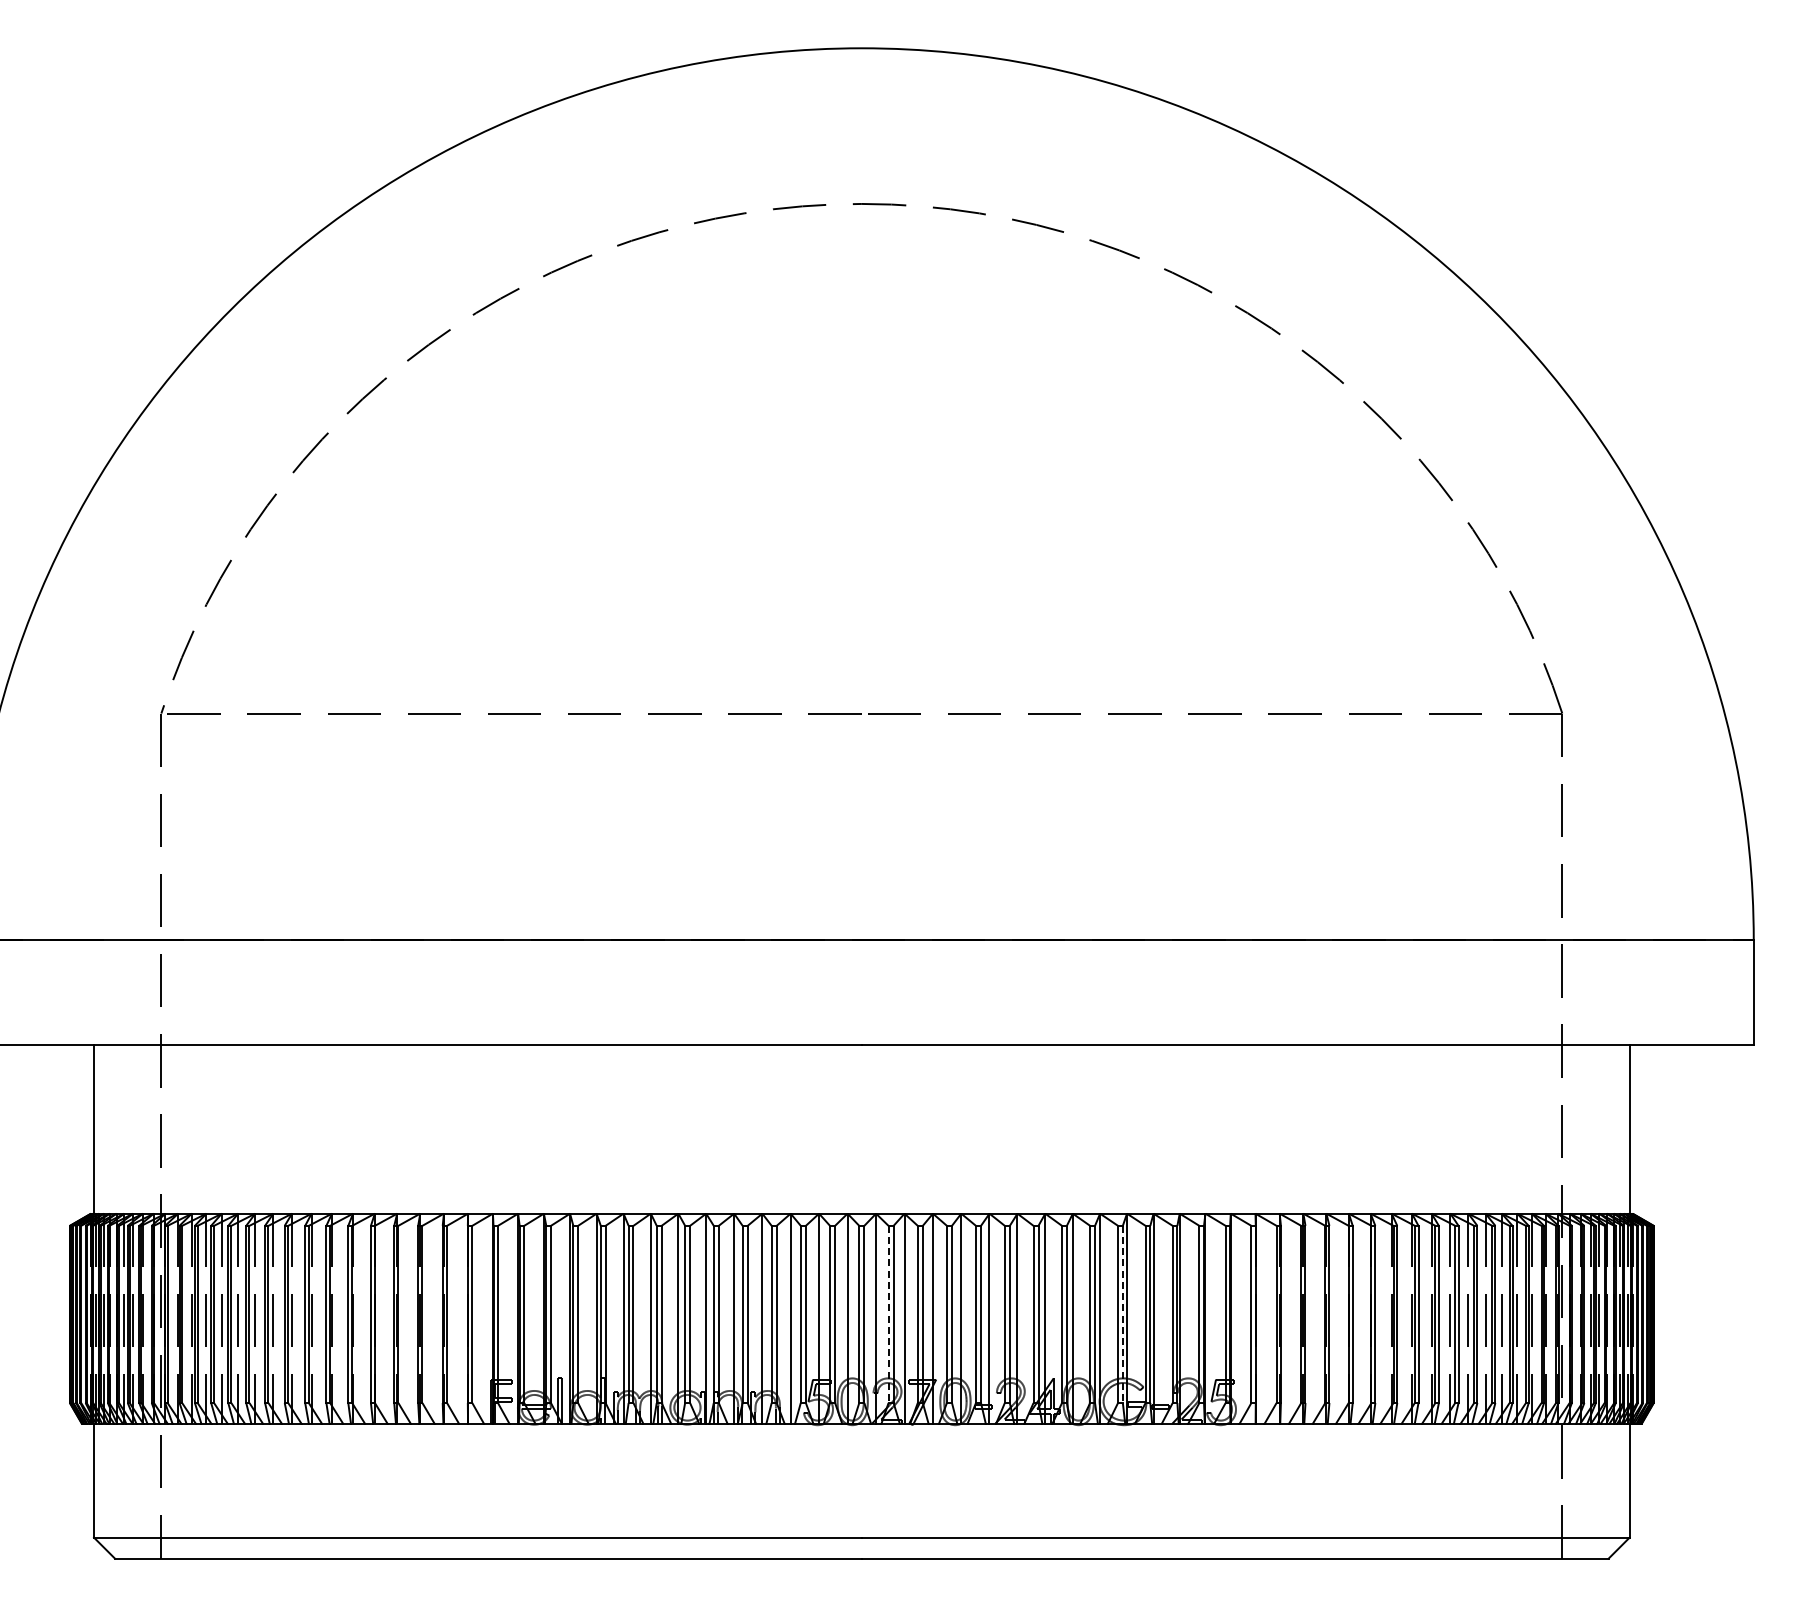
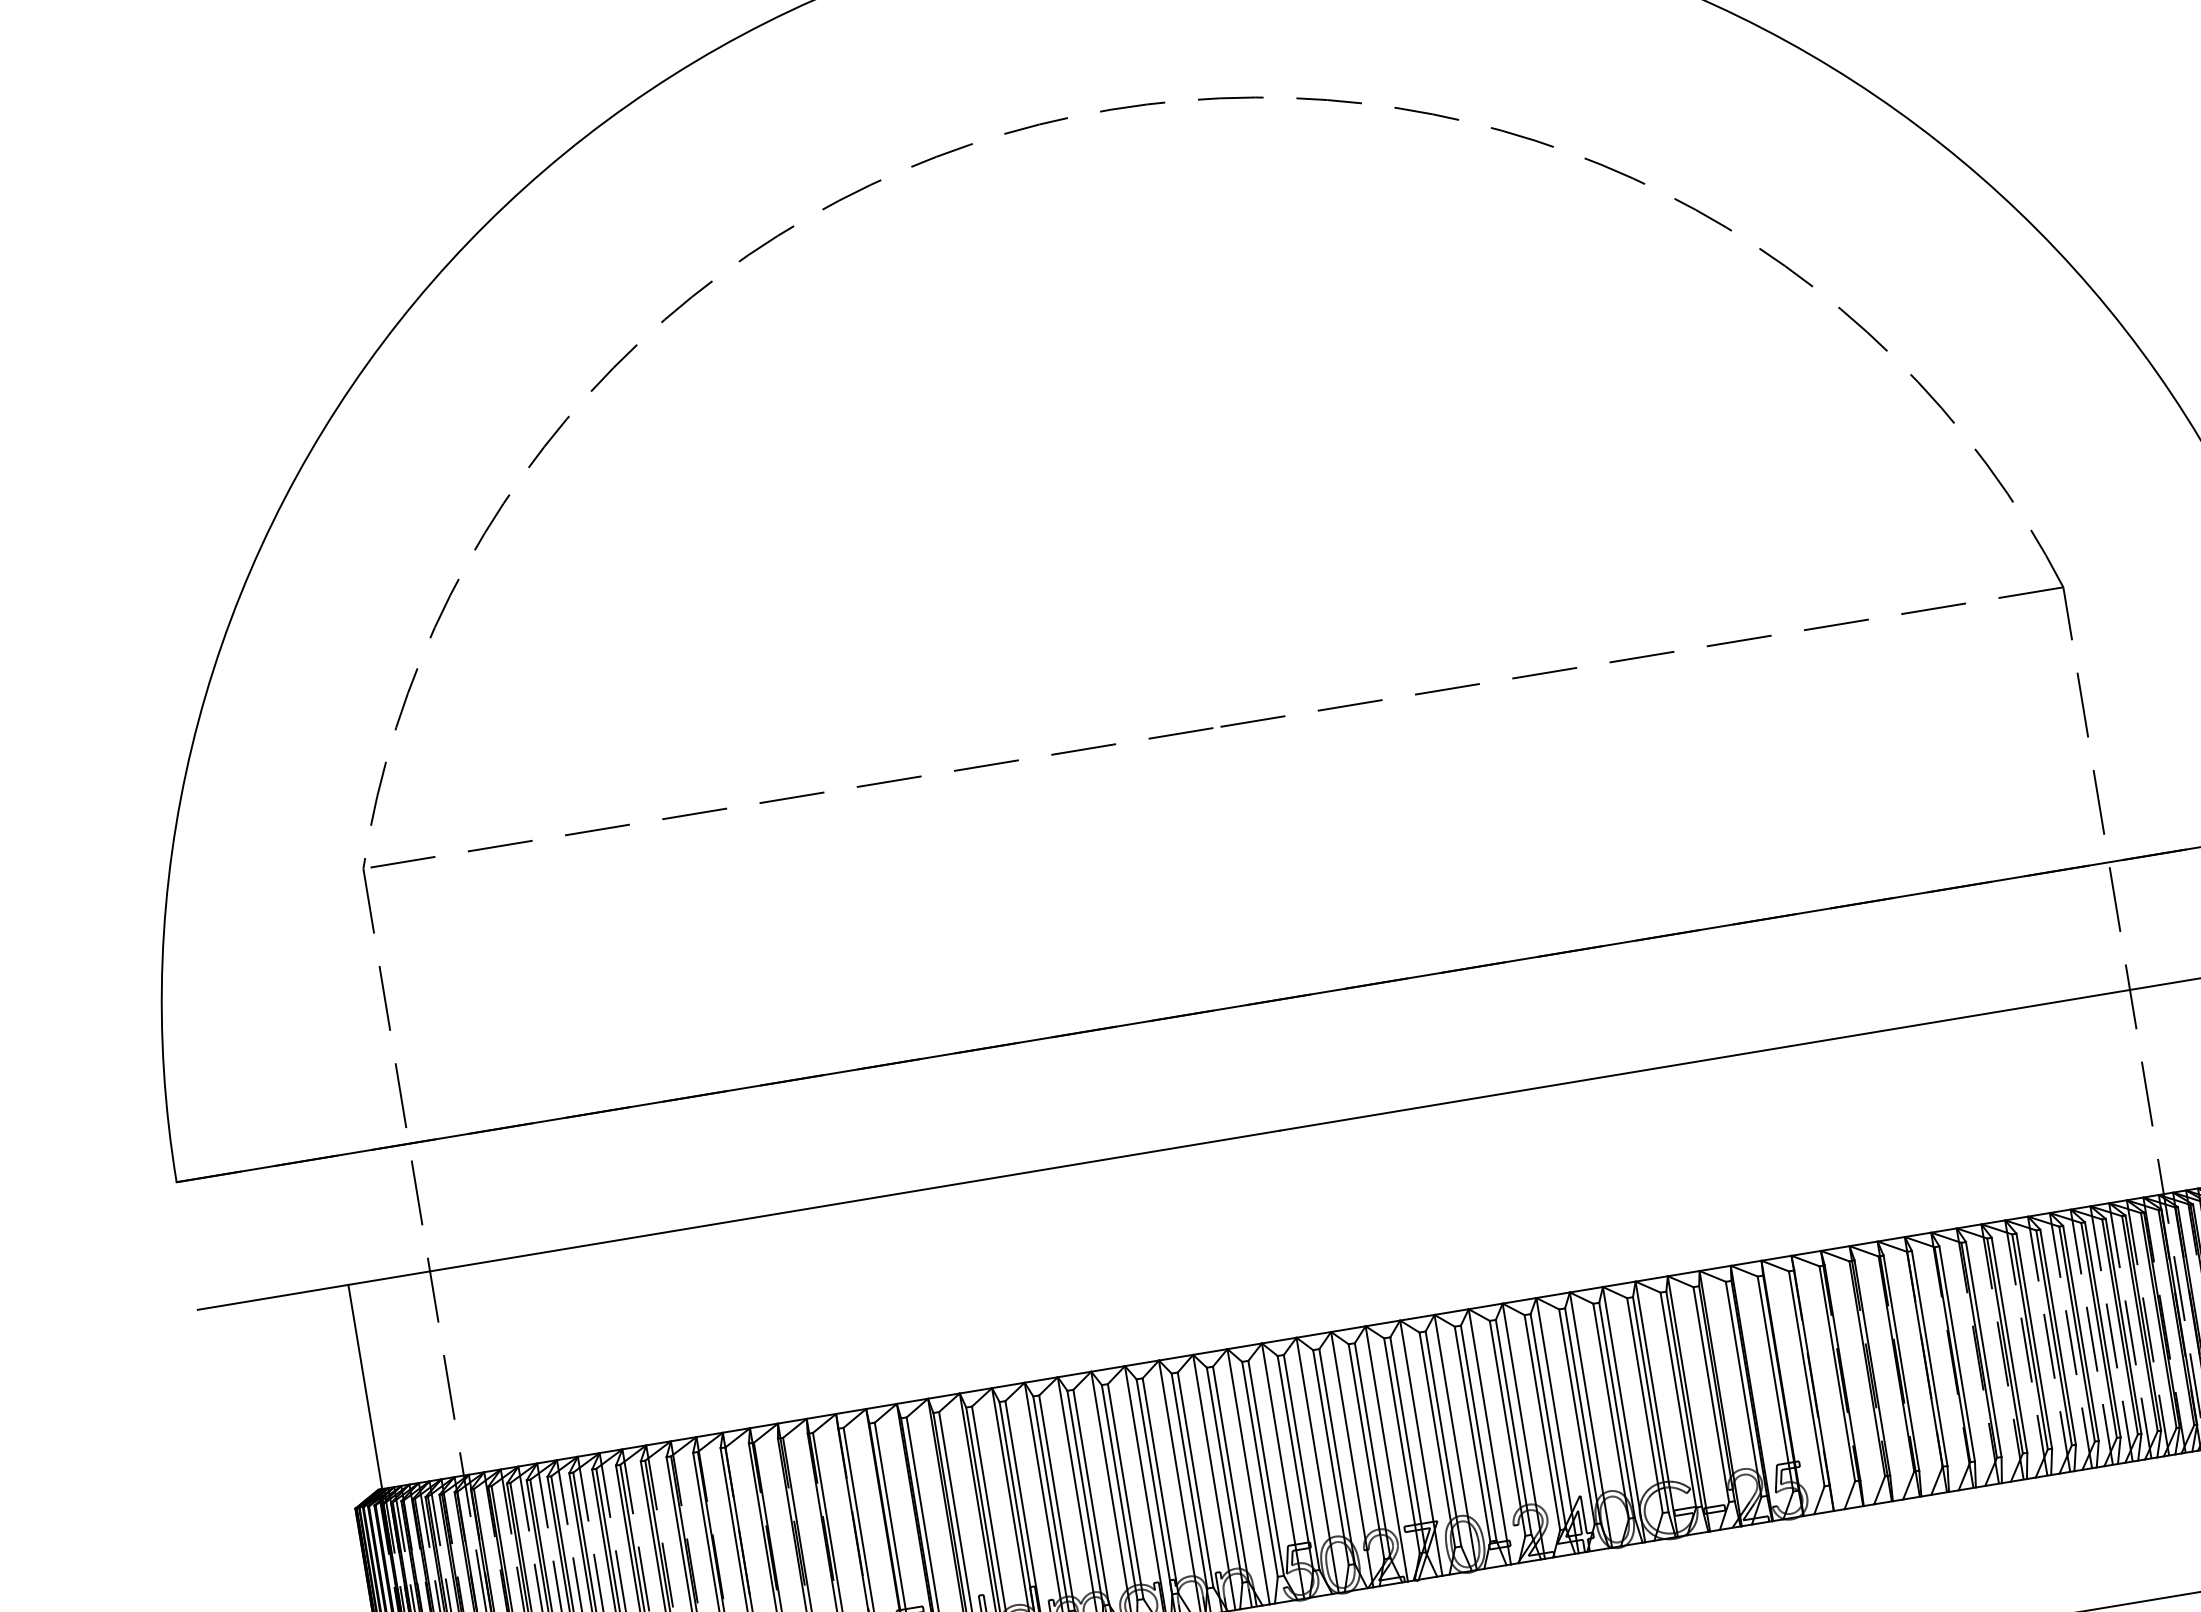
line: (888, 1314) -> (1366, 1451), dashed -> solid
line: (1122, 1314) -> (1650, 1404), dashed -> solid

